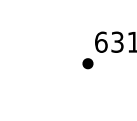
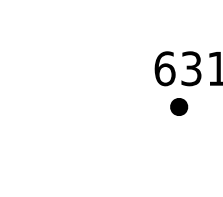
part: (87, 63) -> (178, 106), moved

